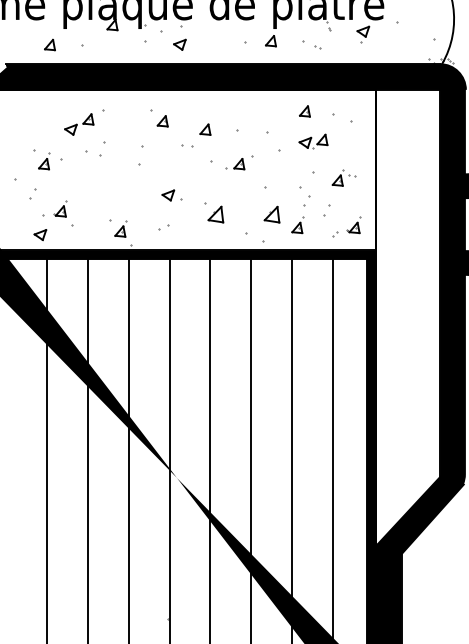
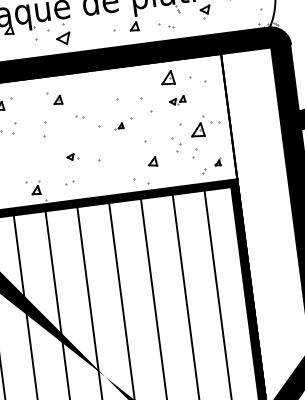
part: (179, 44) -> (63, 38), size x1.4
part: (304, 111) -> (167, 78), size x1.6
part: (205, 129) -> (92, 102), removed
part: (313, 141) -> (177, 100), size x0.7
part: (235, 164) -> (119, 126), size x0.6
part: (343, 177) -> (204, 125), size x1.6
part: (171, 195) -> (72, 157), size x0.7
part: (215, 214) -> (108, 167), removed
part: (271, 214) -> (152, 161), size x0.7
part: (297, 225) -> (173, 167), removed
part: (353, 225) -> (217, 162), size x0.6

